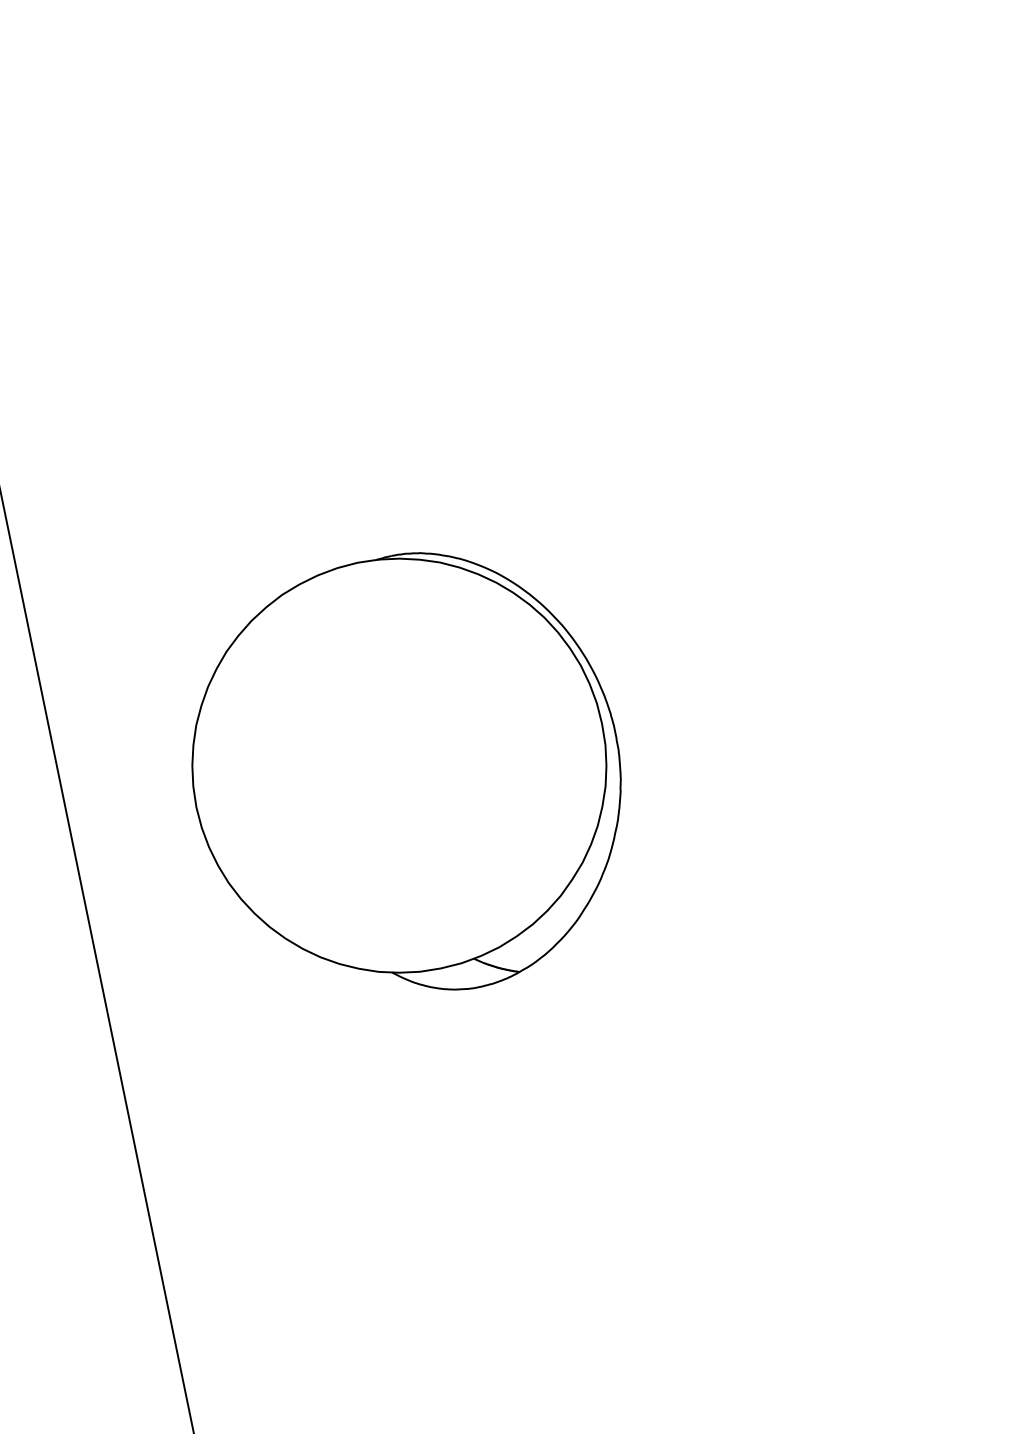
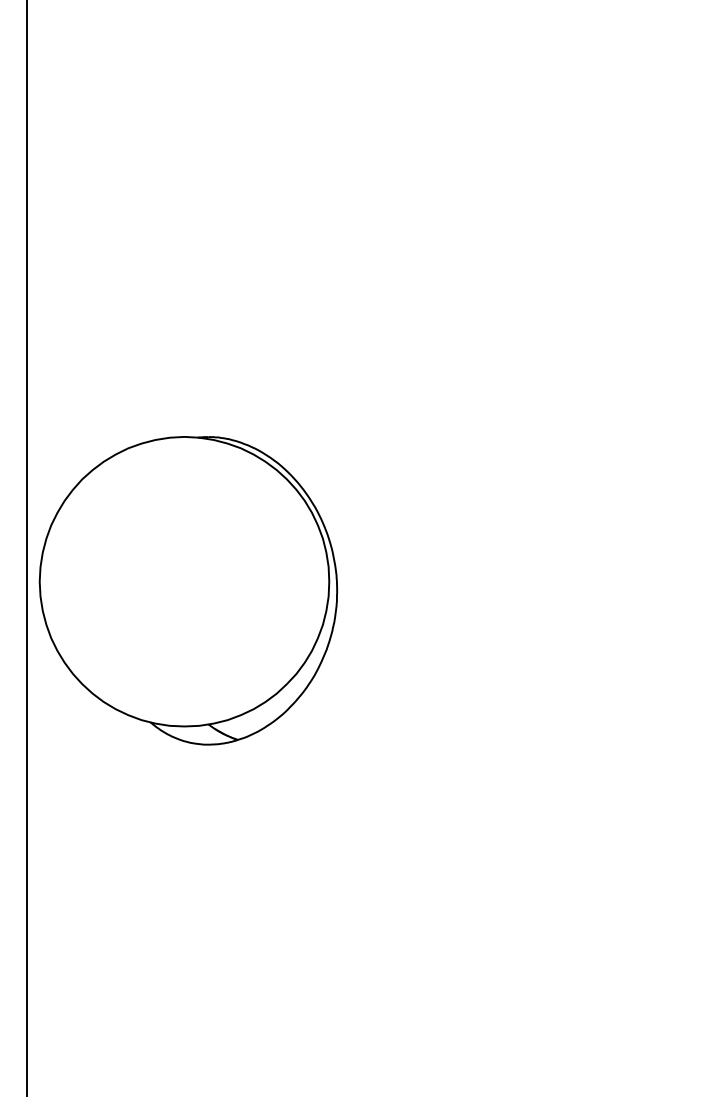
part: (405, 777) -> (187, 590), moved

